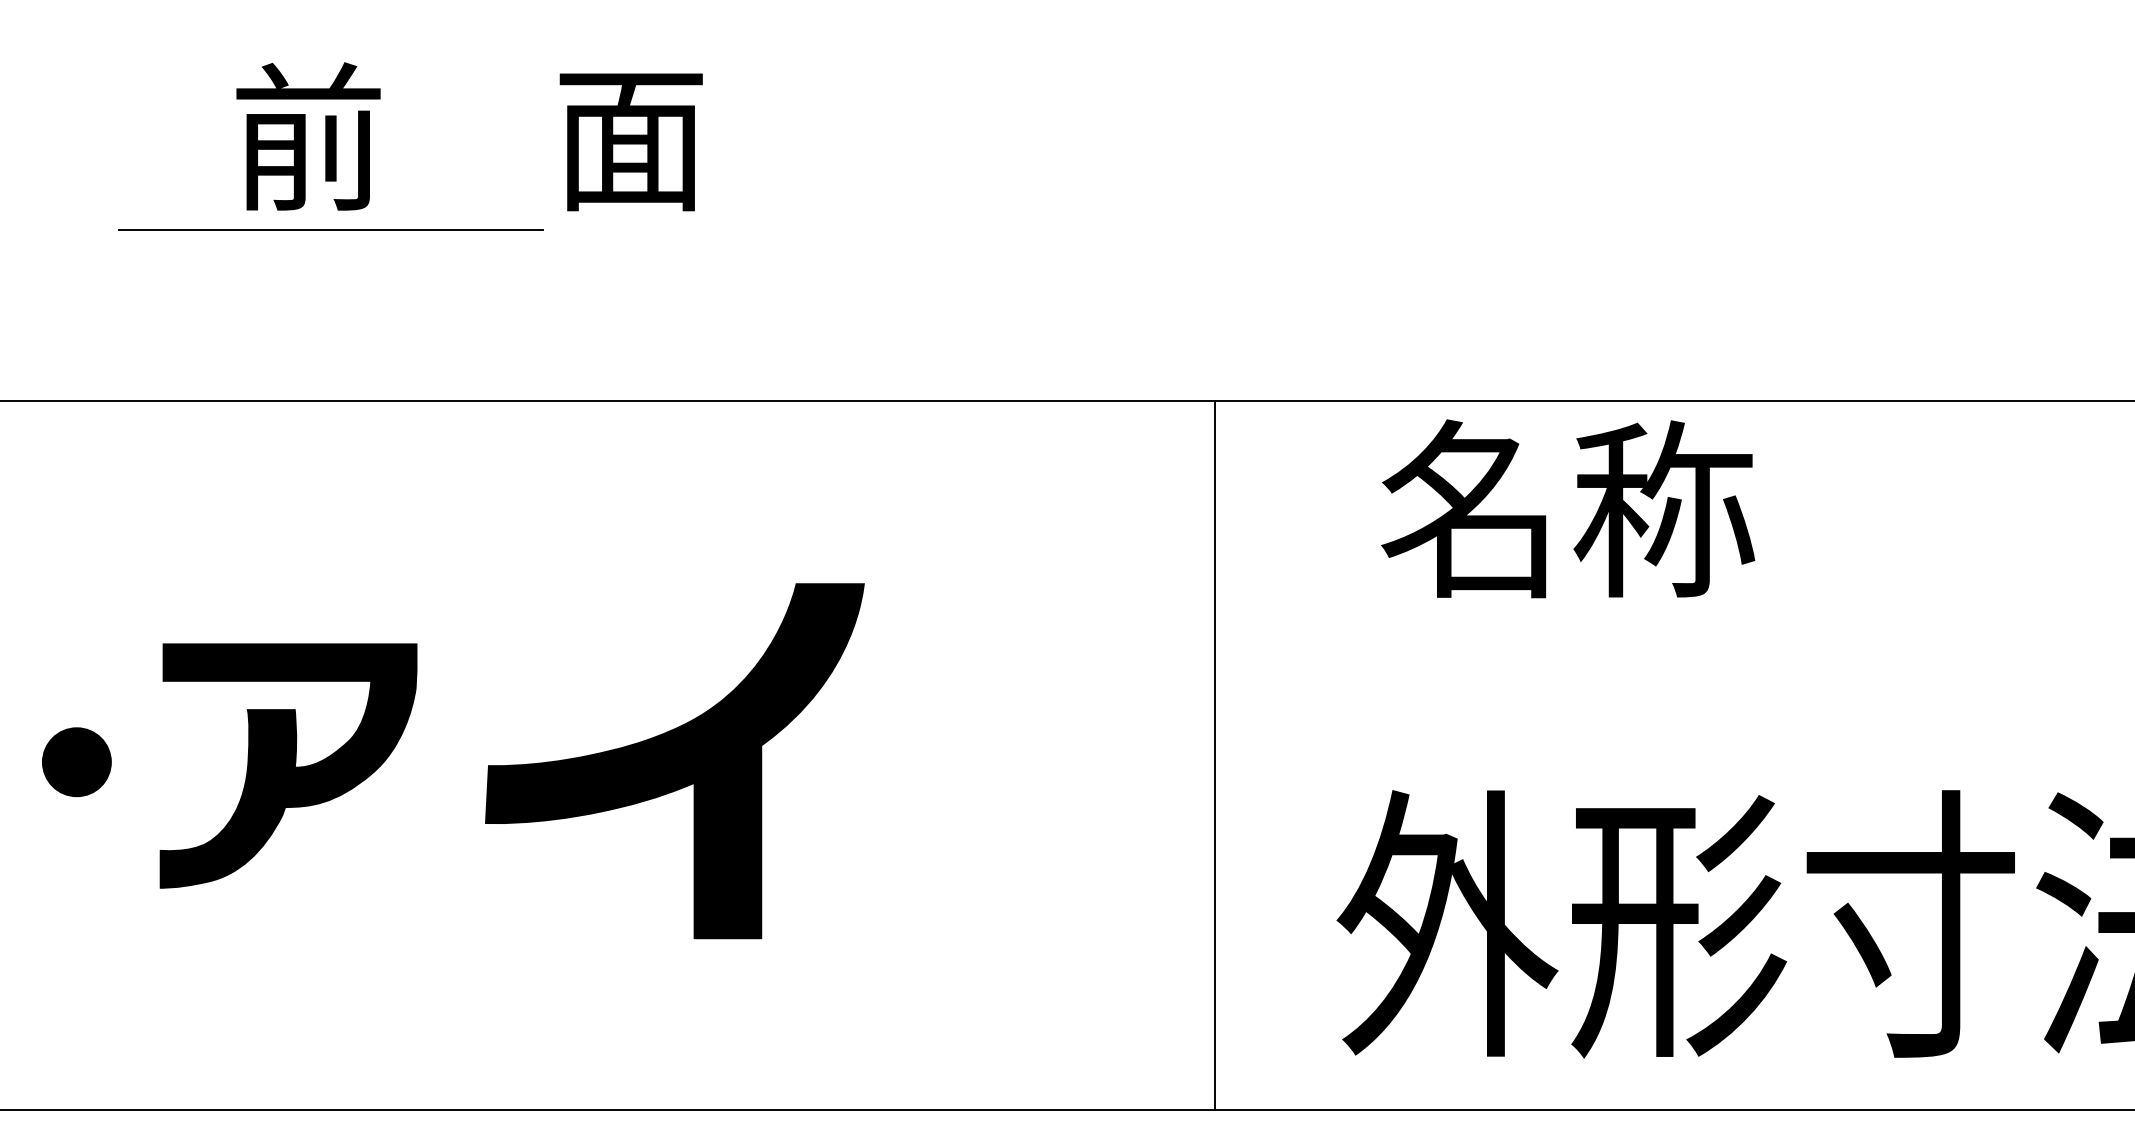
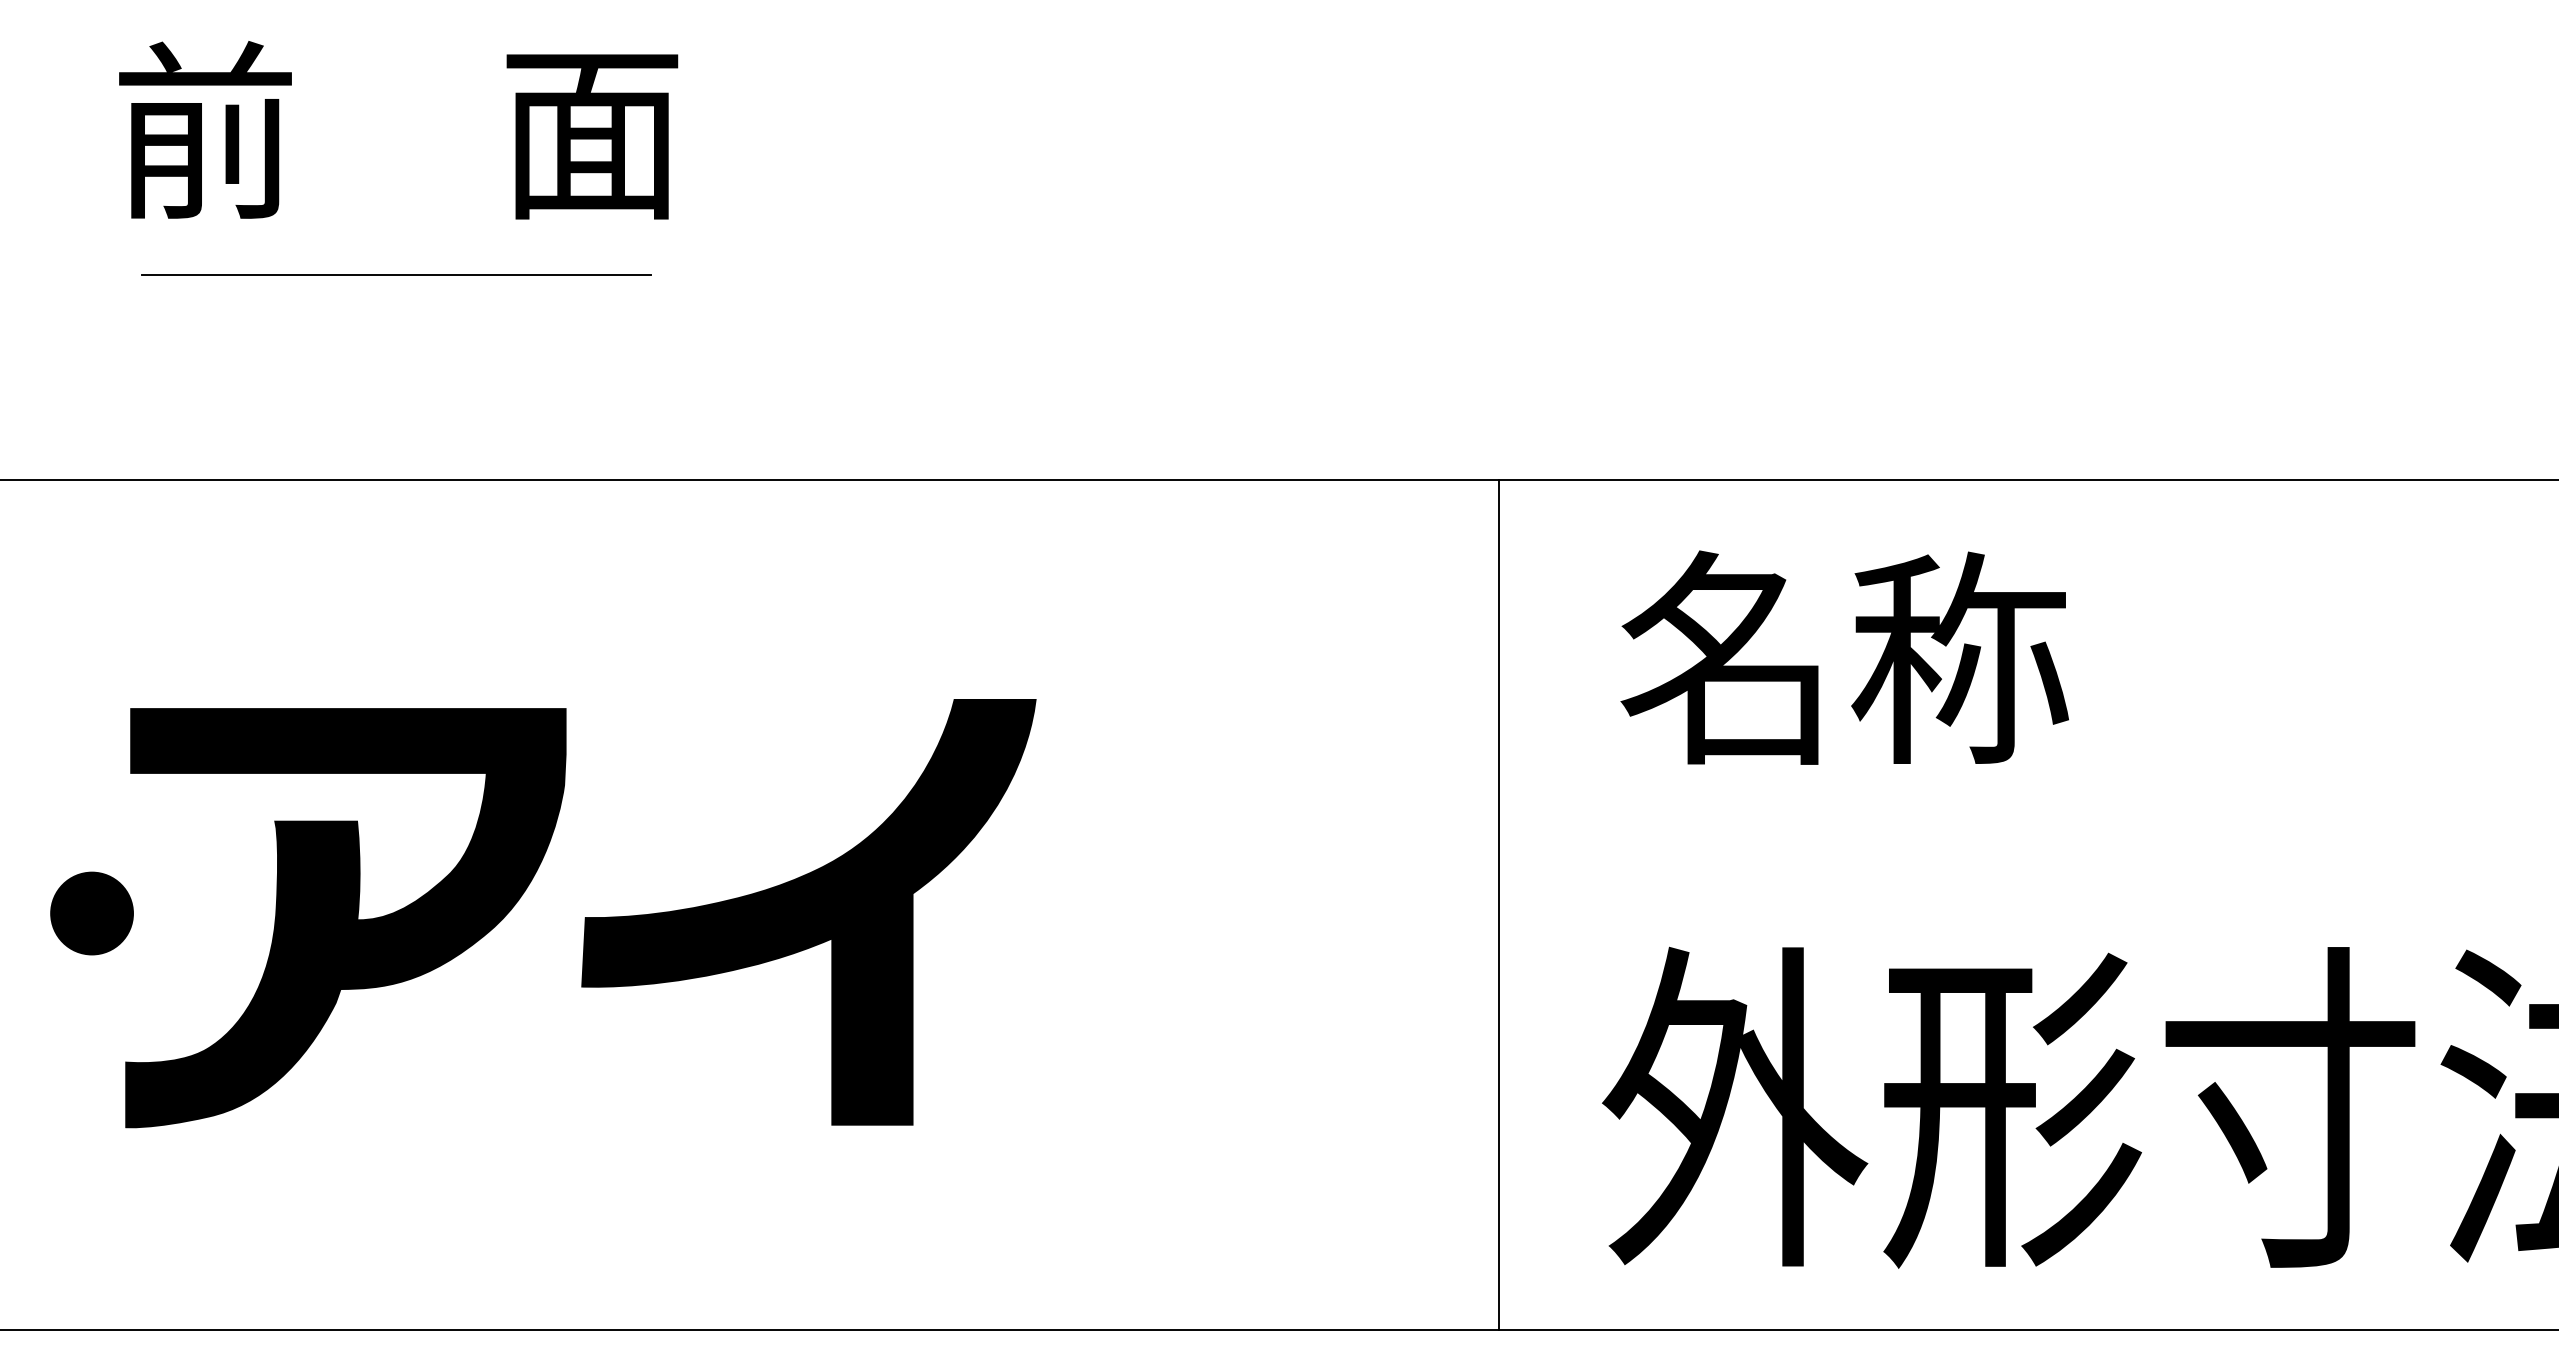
text: (469, 136) -> (398, 129), moved
text: (1568, 508) -> (1845, 657), moved
line: (1214, 754) -> (1498, 904), moved
part: (288, 765) -> (345, 917), size x1.43

